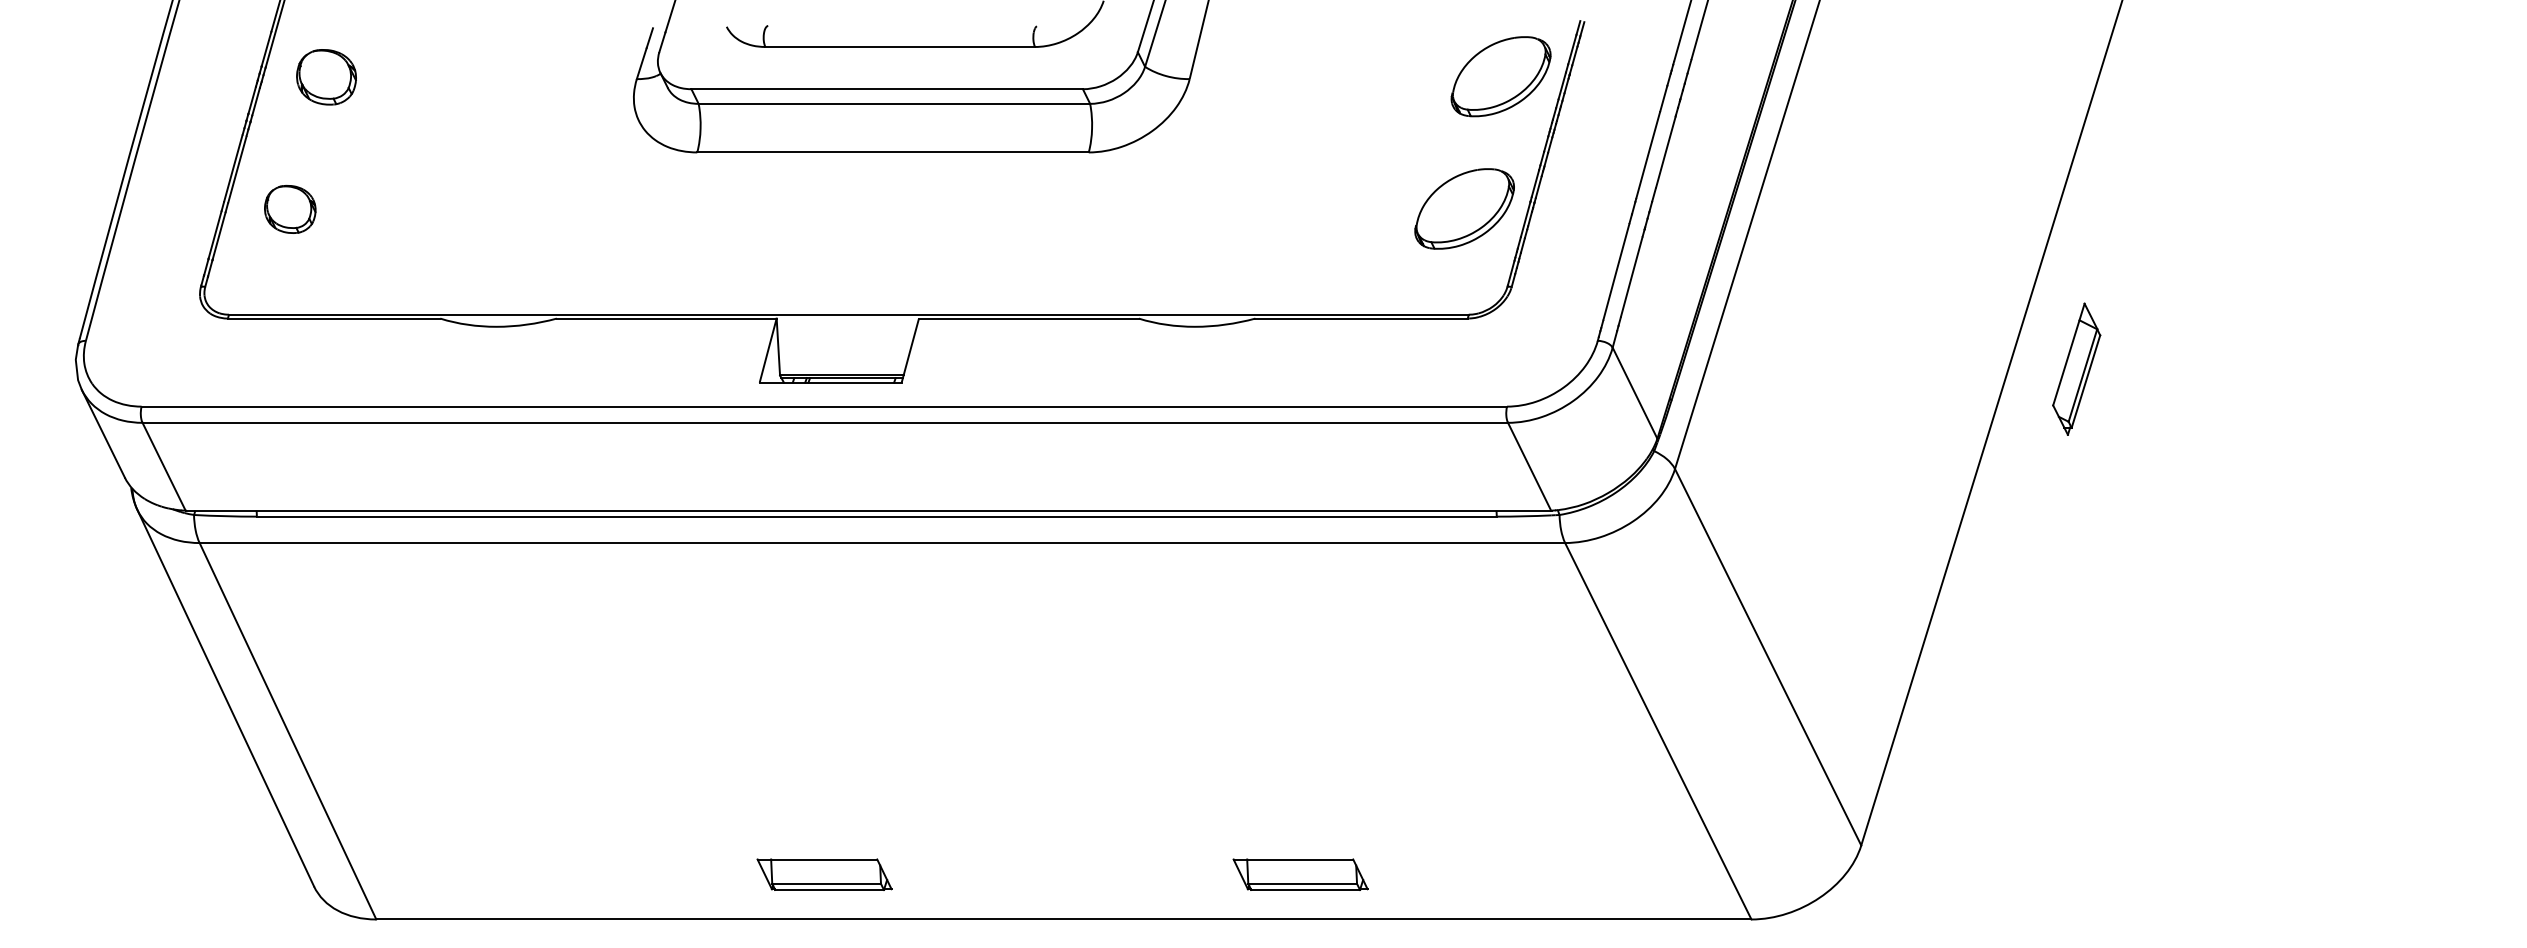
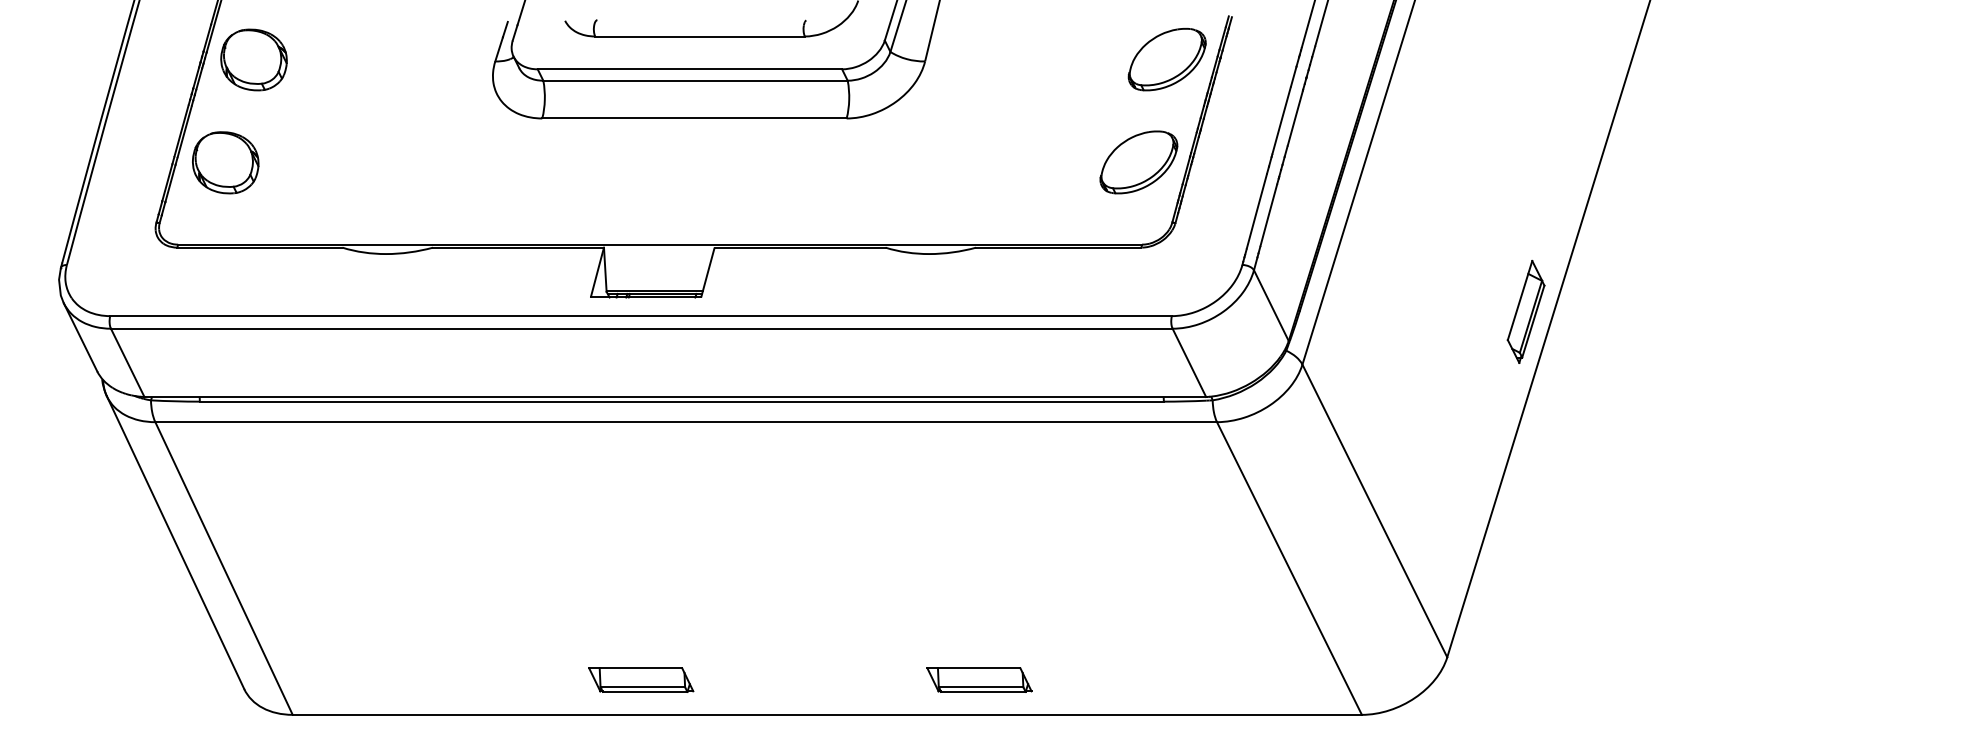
part: (326, 77) -> (253, 60), size x1.43
part: (290, 209) -> (225, 162), size x1.67
part: (2076, 368) -> (1525, 311), moved
part: (1300, 874) -> (979, 679), moved

